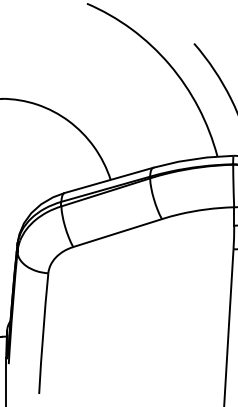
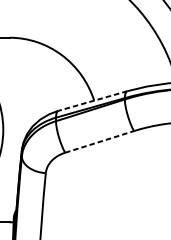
line: (108, 180) -> (92, 101), solid -> dashed
line: (118, 232) -> (100, 141), solid -> dashed

